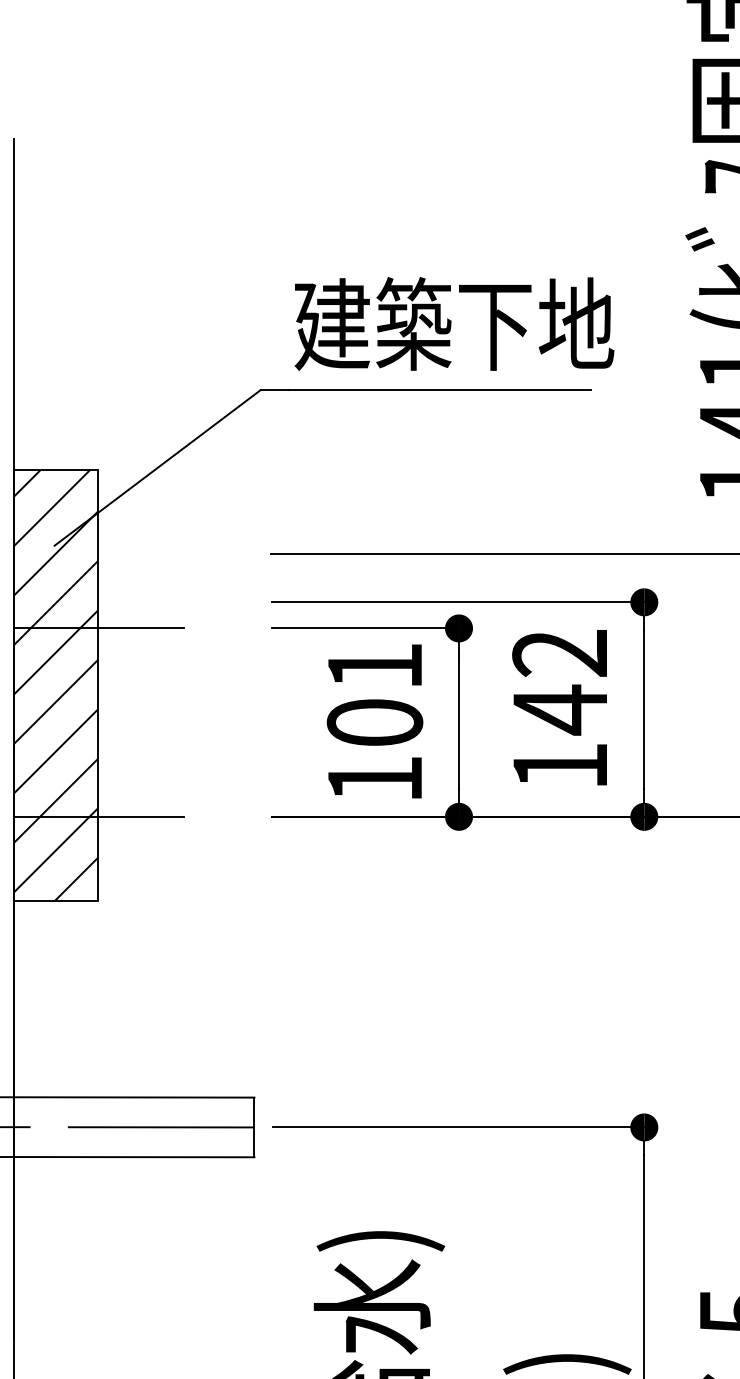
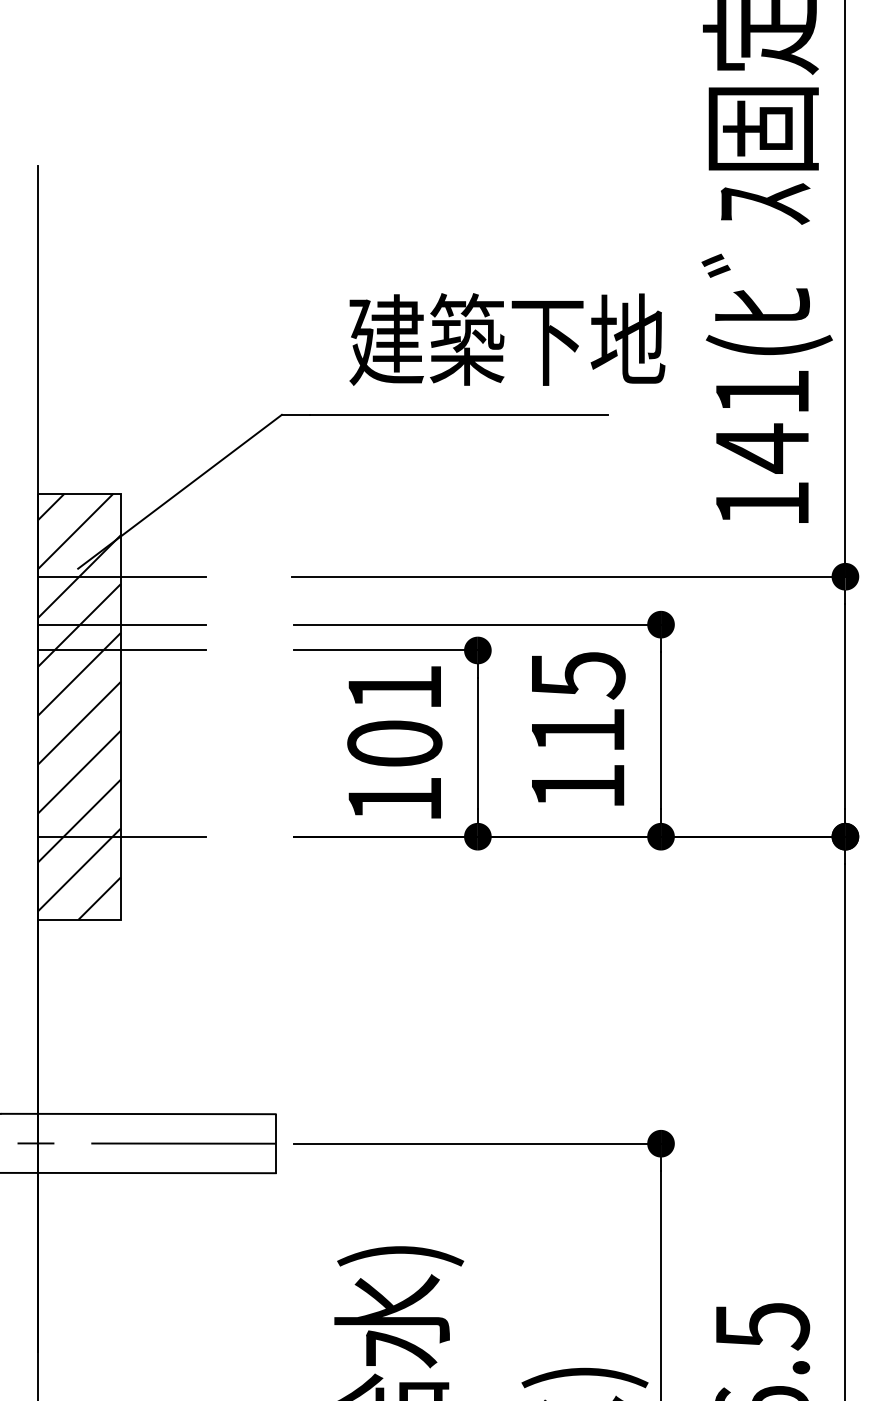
text: (454, 323) -> (507, 339), moved
line: (98, 553) -> (121, 576), added
line: (98, 602) -> (121, 624), added
text: (559, 683) -> (577, 704), 142 -> 115

